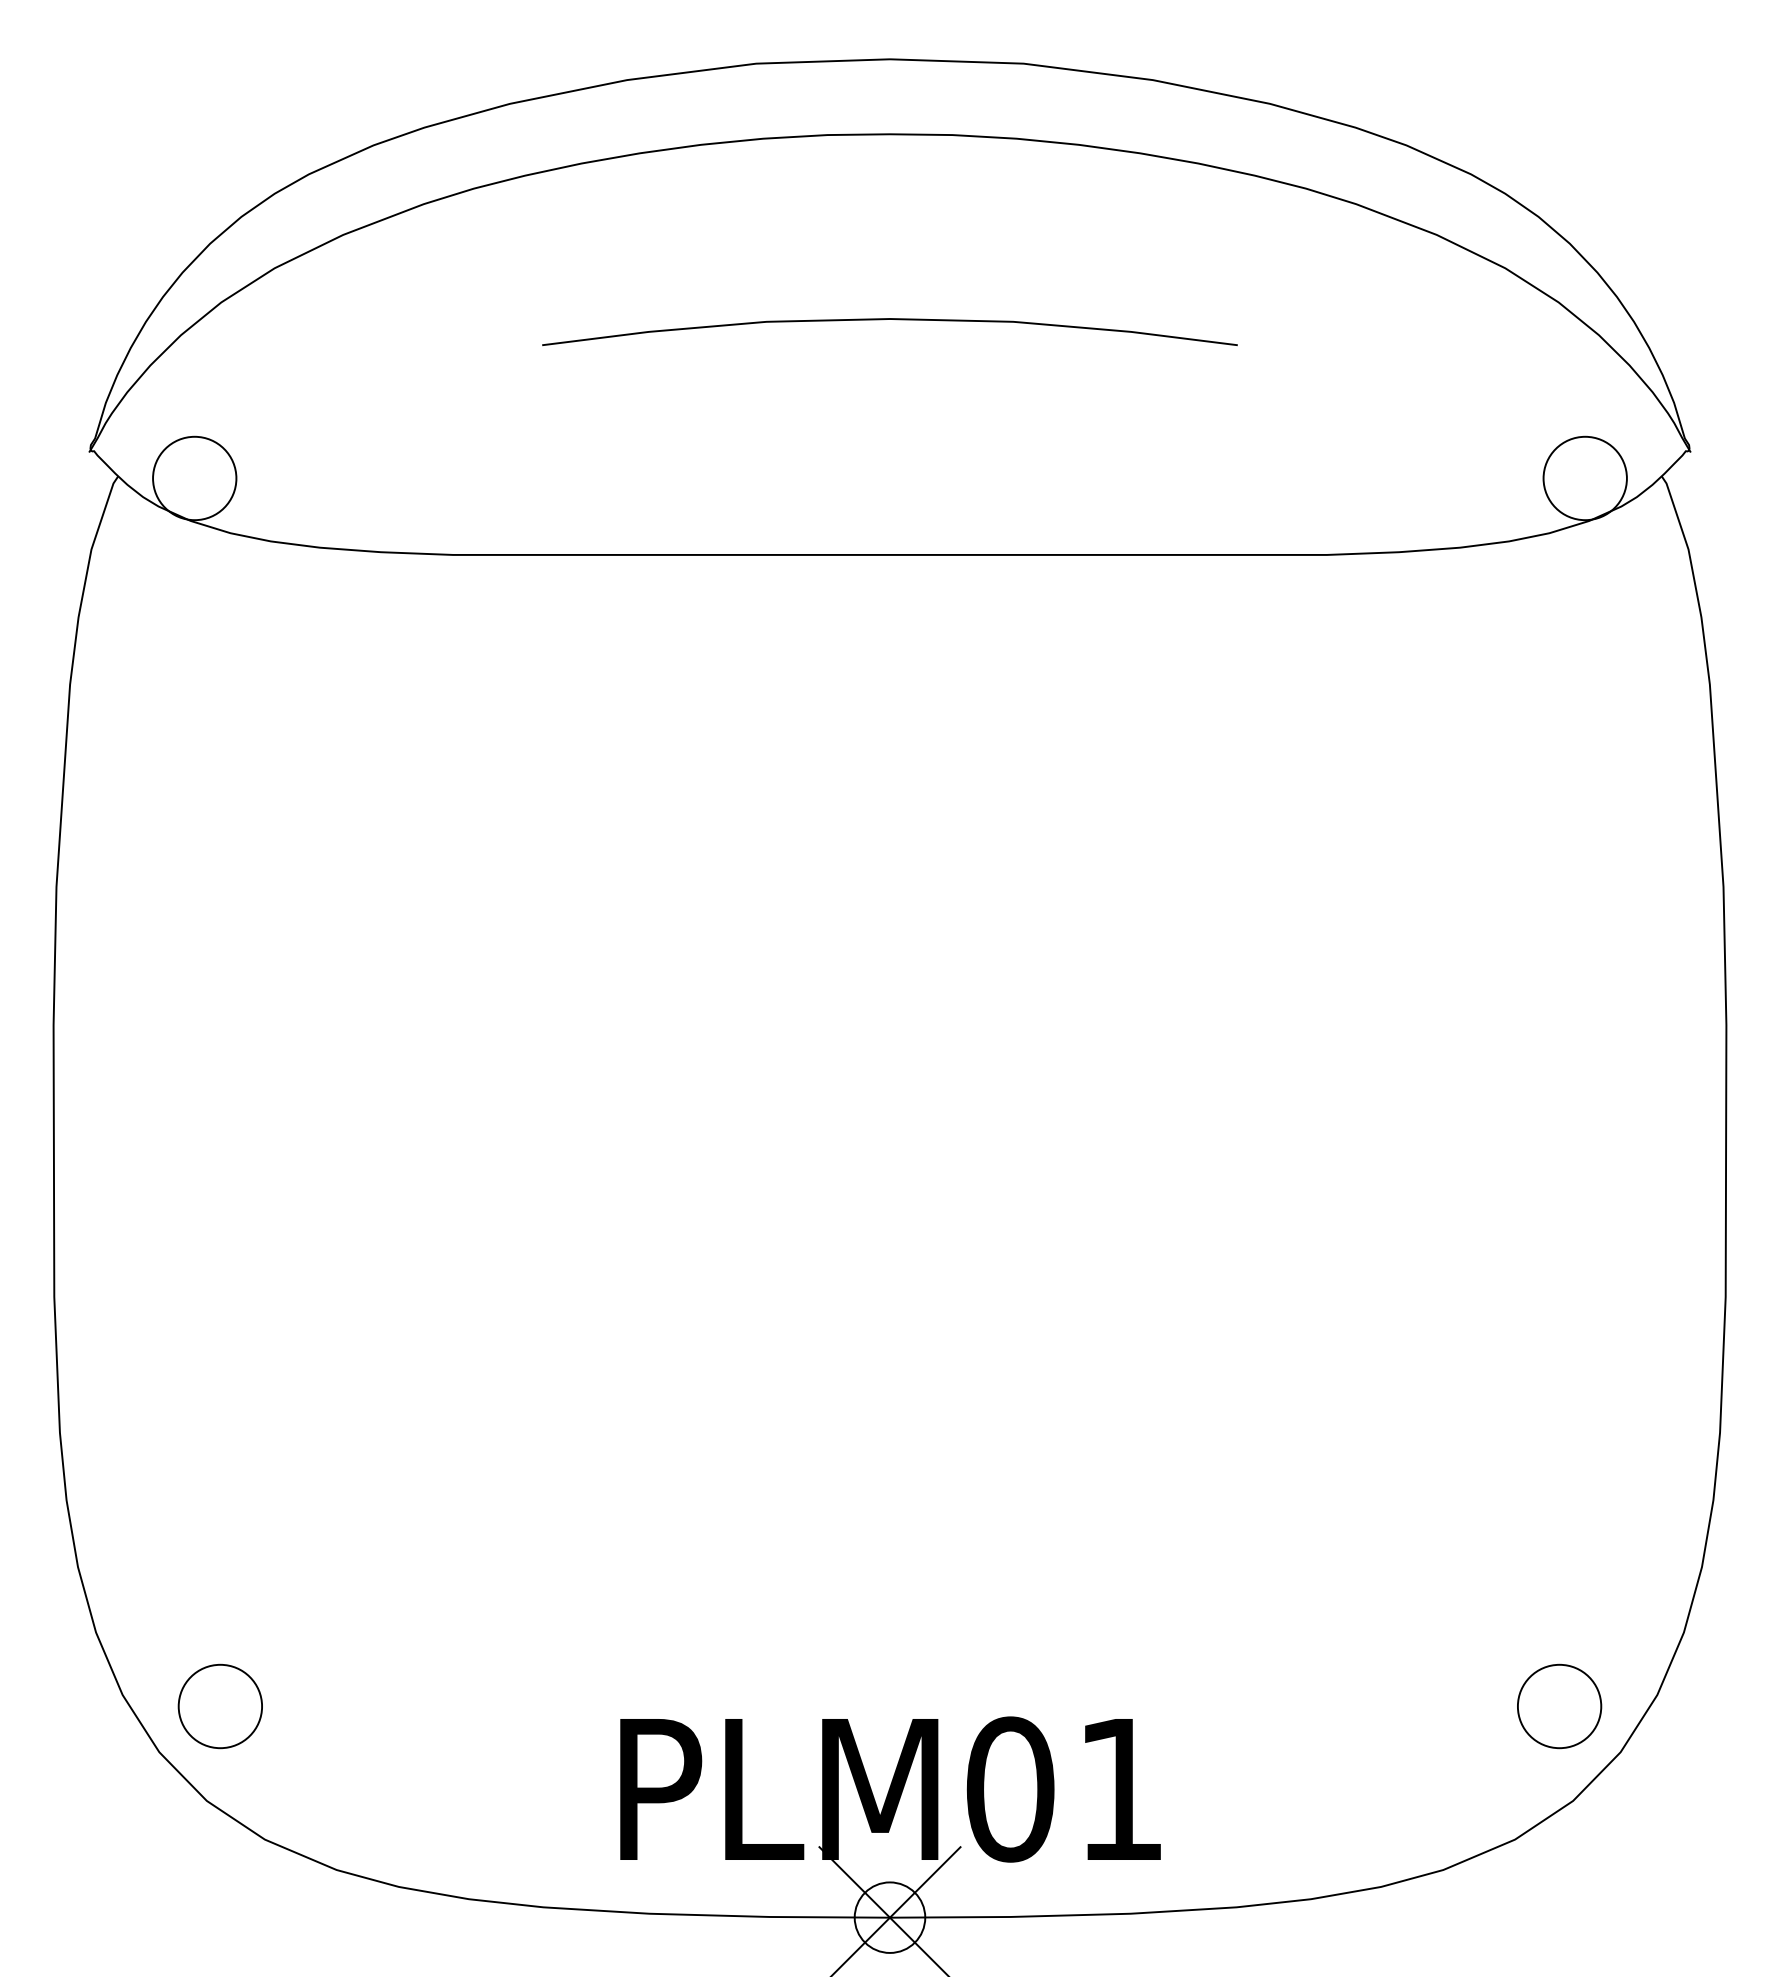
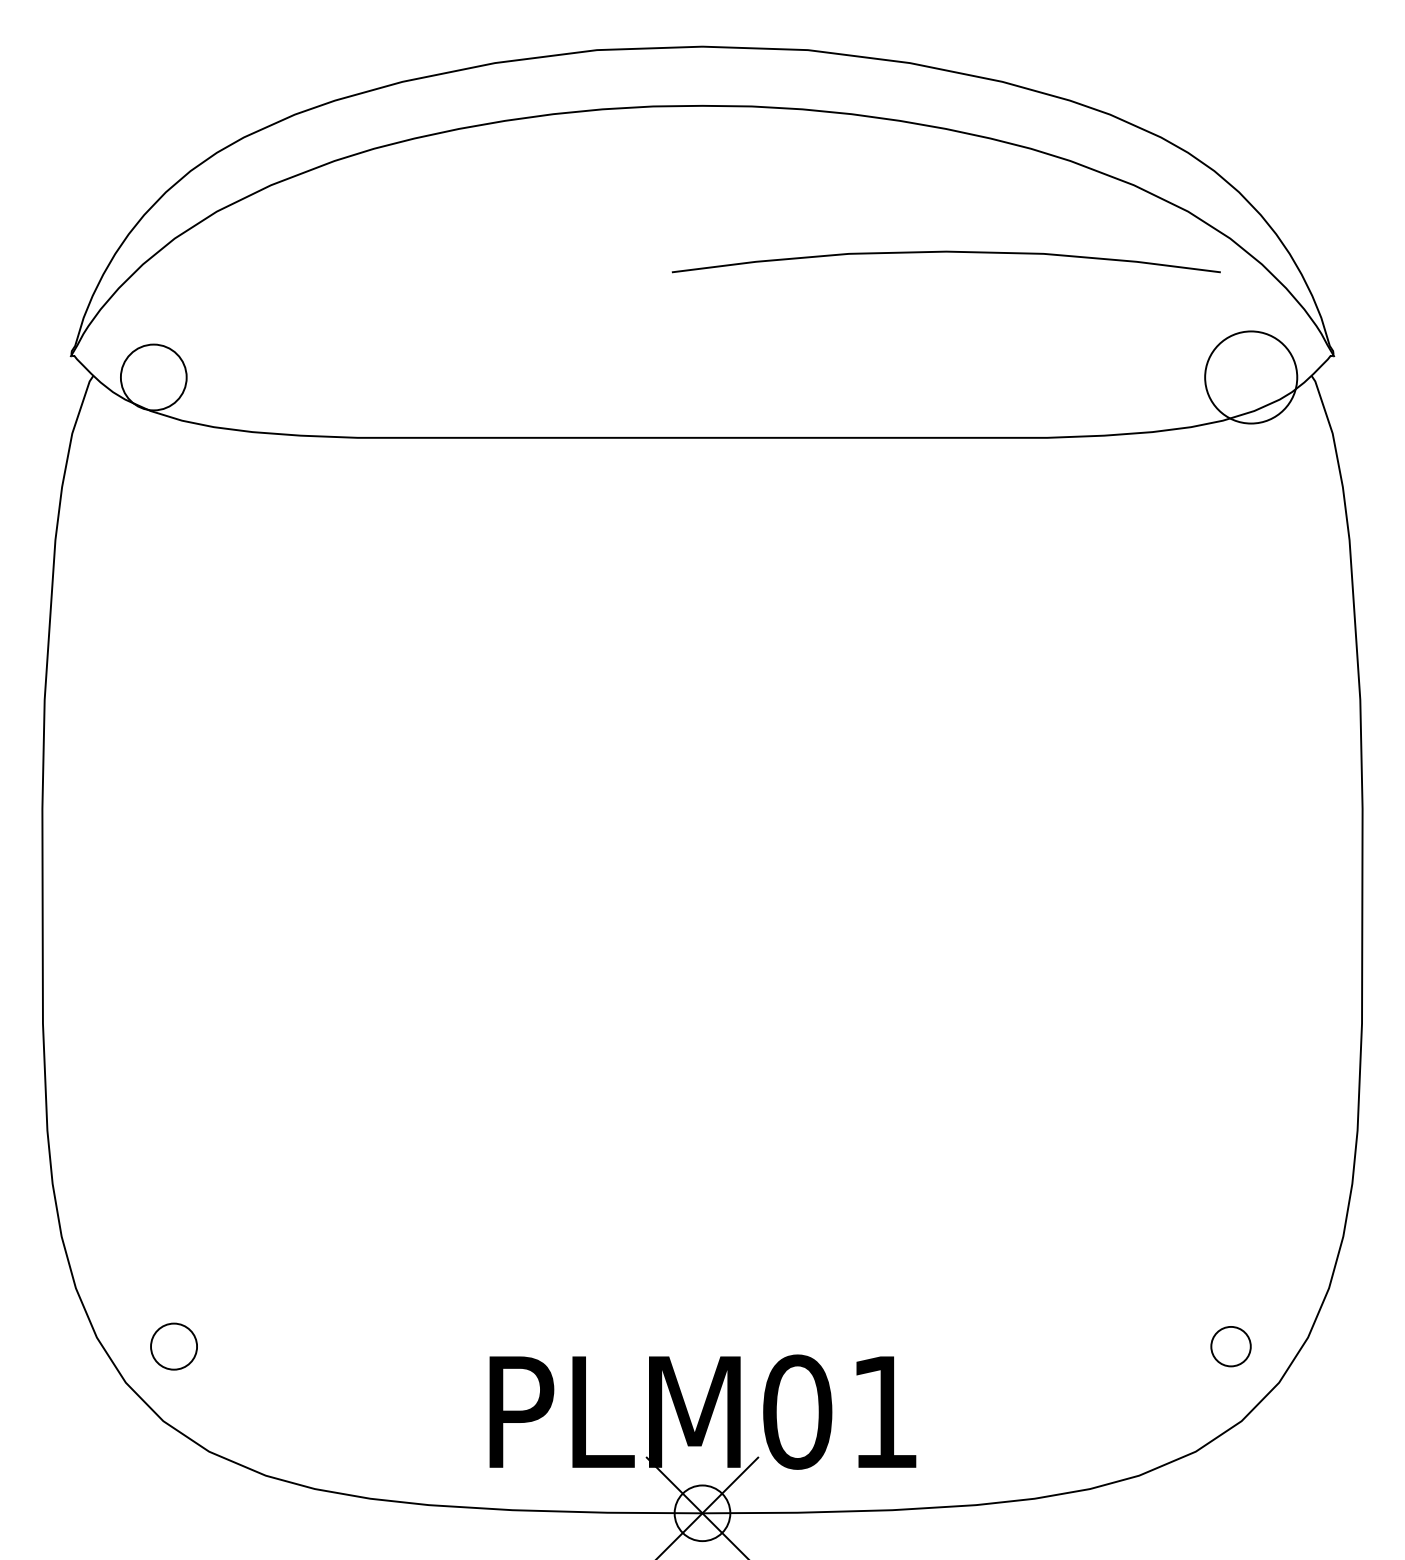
curve: (889, 319) -> (945, 252), moved
circle: (1584, 478) -> (1250, 377), size x1.4
circle: (220, 1706) -> (174, 1346), size x0.7
circle: (1559, 1706) -> (1230, 1346), size x0.6

